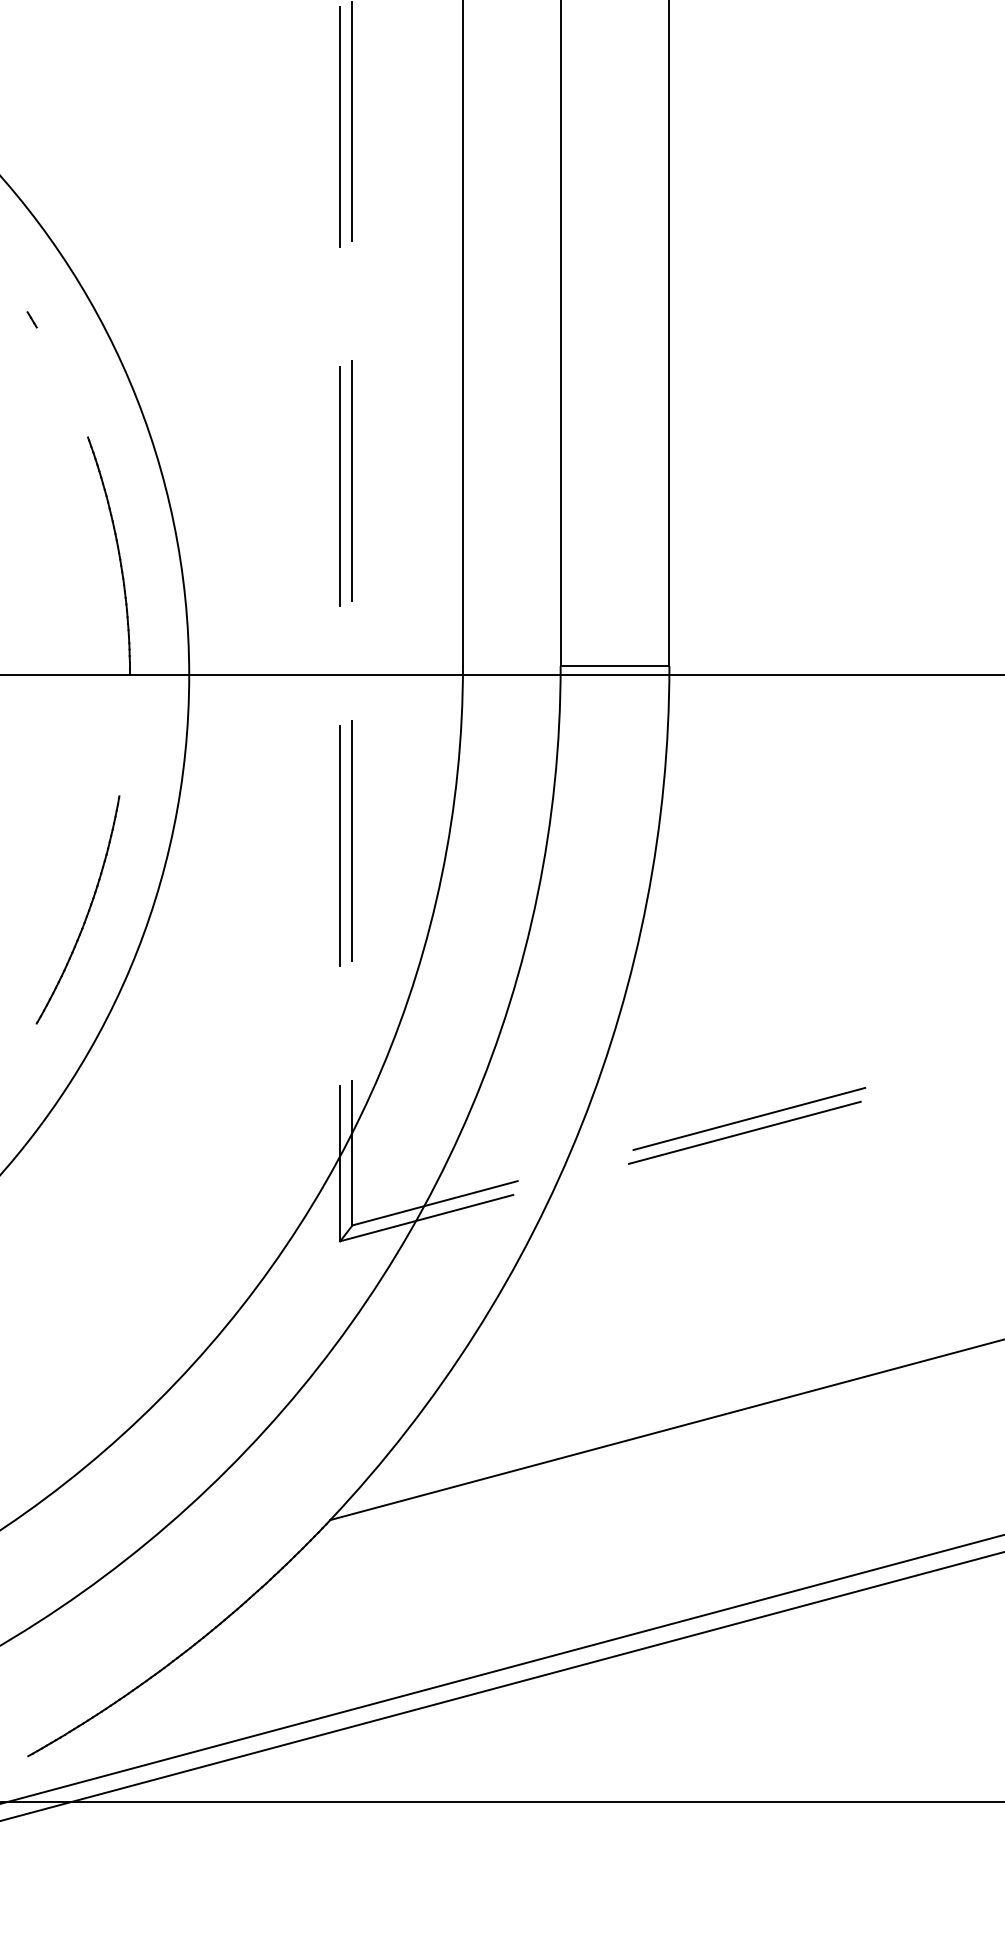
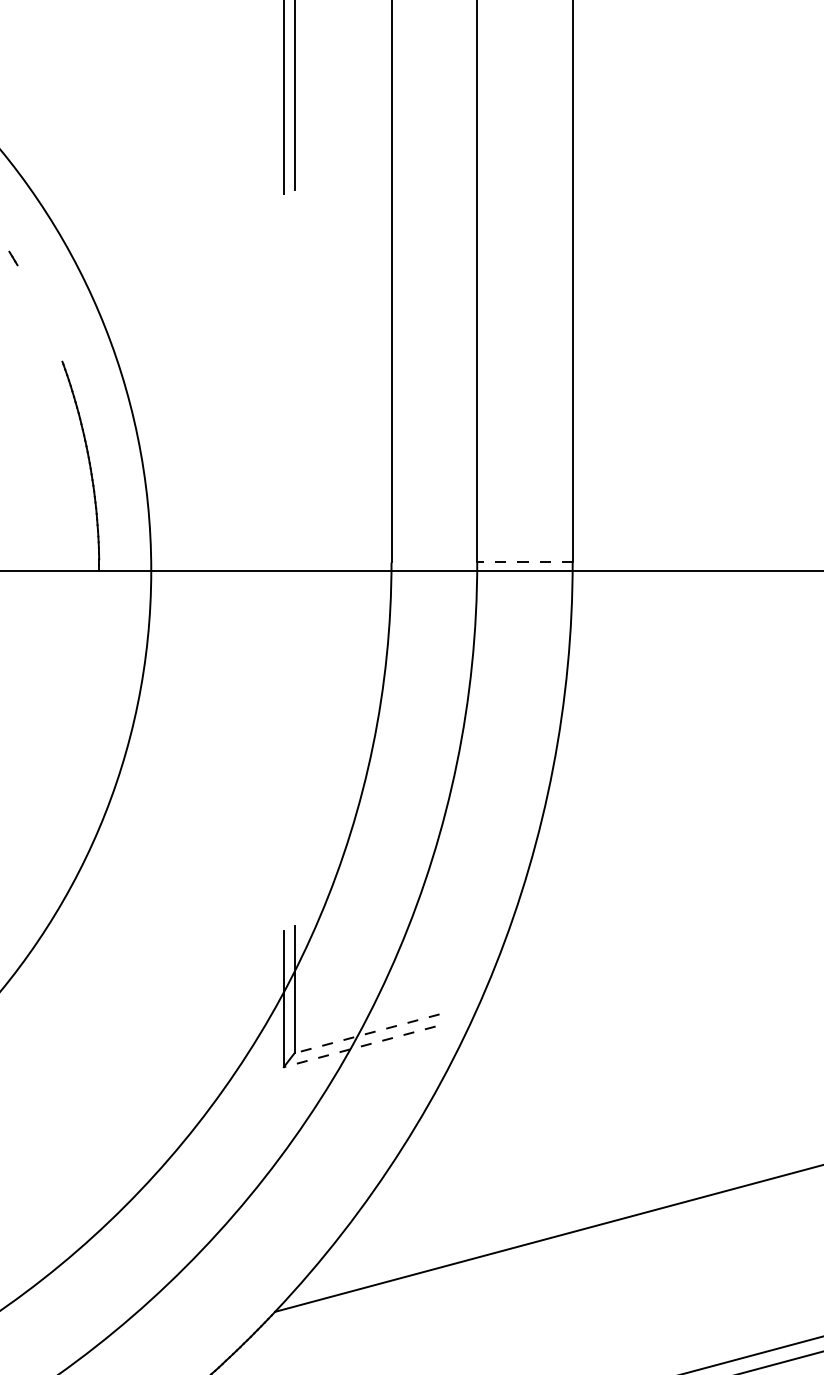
line: (351, 480) -> (293, 399), removed
line: (340, 486) -> (284, 404), removed
line: (614, 666) -> (524, 562), solid -> dashed
line: (352, 840) -> (294, 715), removed
line: (340, 846) -> (284, 720), removed
part: (87, 911) -> (61, 777), removed
line: (749, 1118) -> (642, 959), removed
line: (744, 1132) -> (638, 971), removed
line: (435, 1203) -> (367, 1034), solid -> dashed
line: (426, 1218) -> (359, 1047), solid -> dashed

